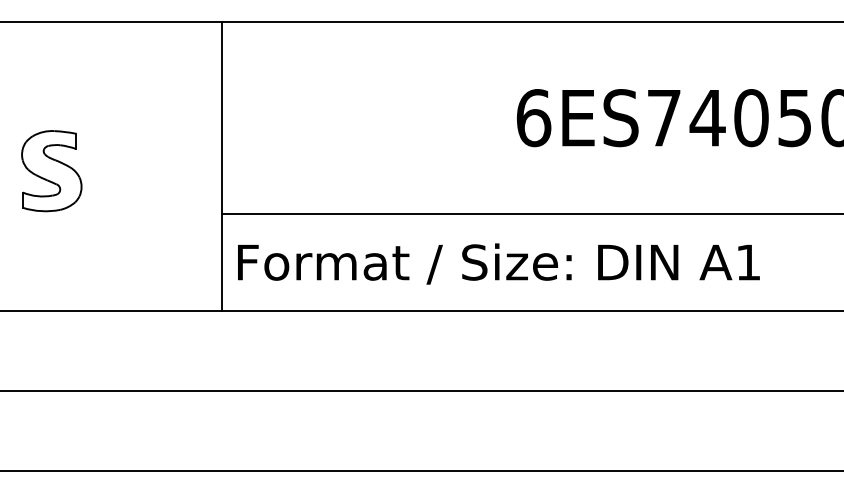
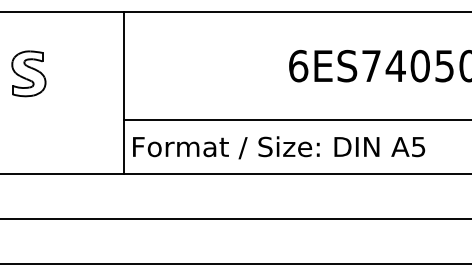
part: (51, 170) -> (28, 73), moved
text: (748, 263) -> (418, 147), A1 -> A5

